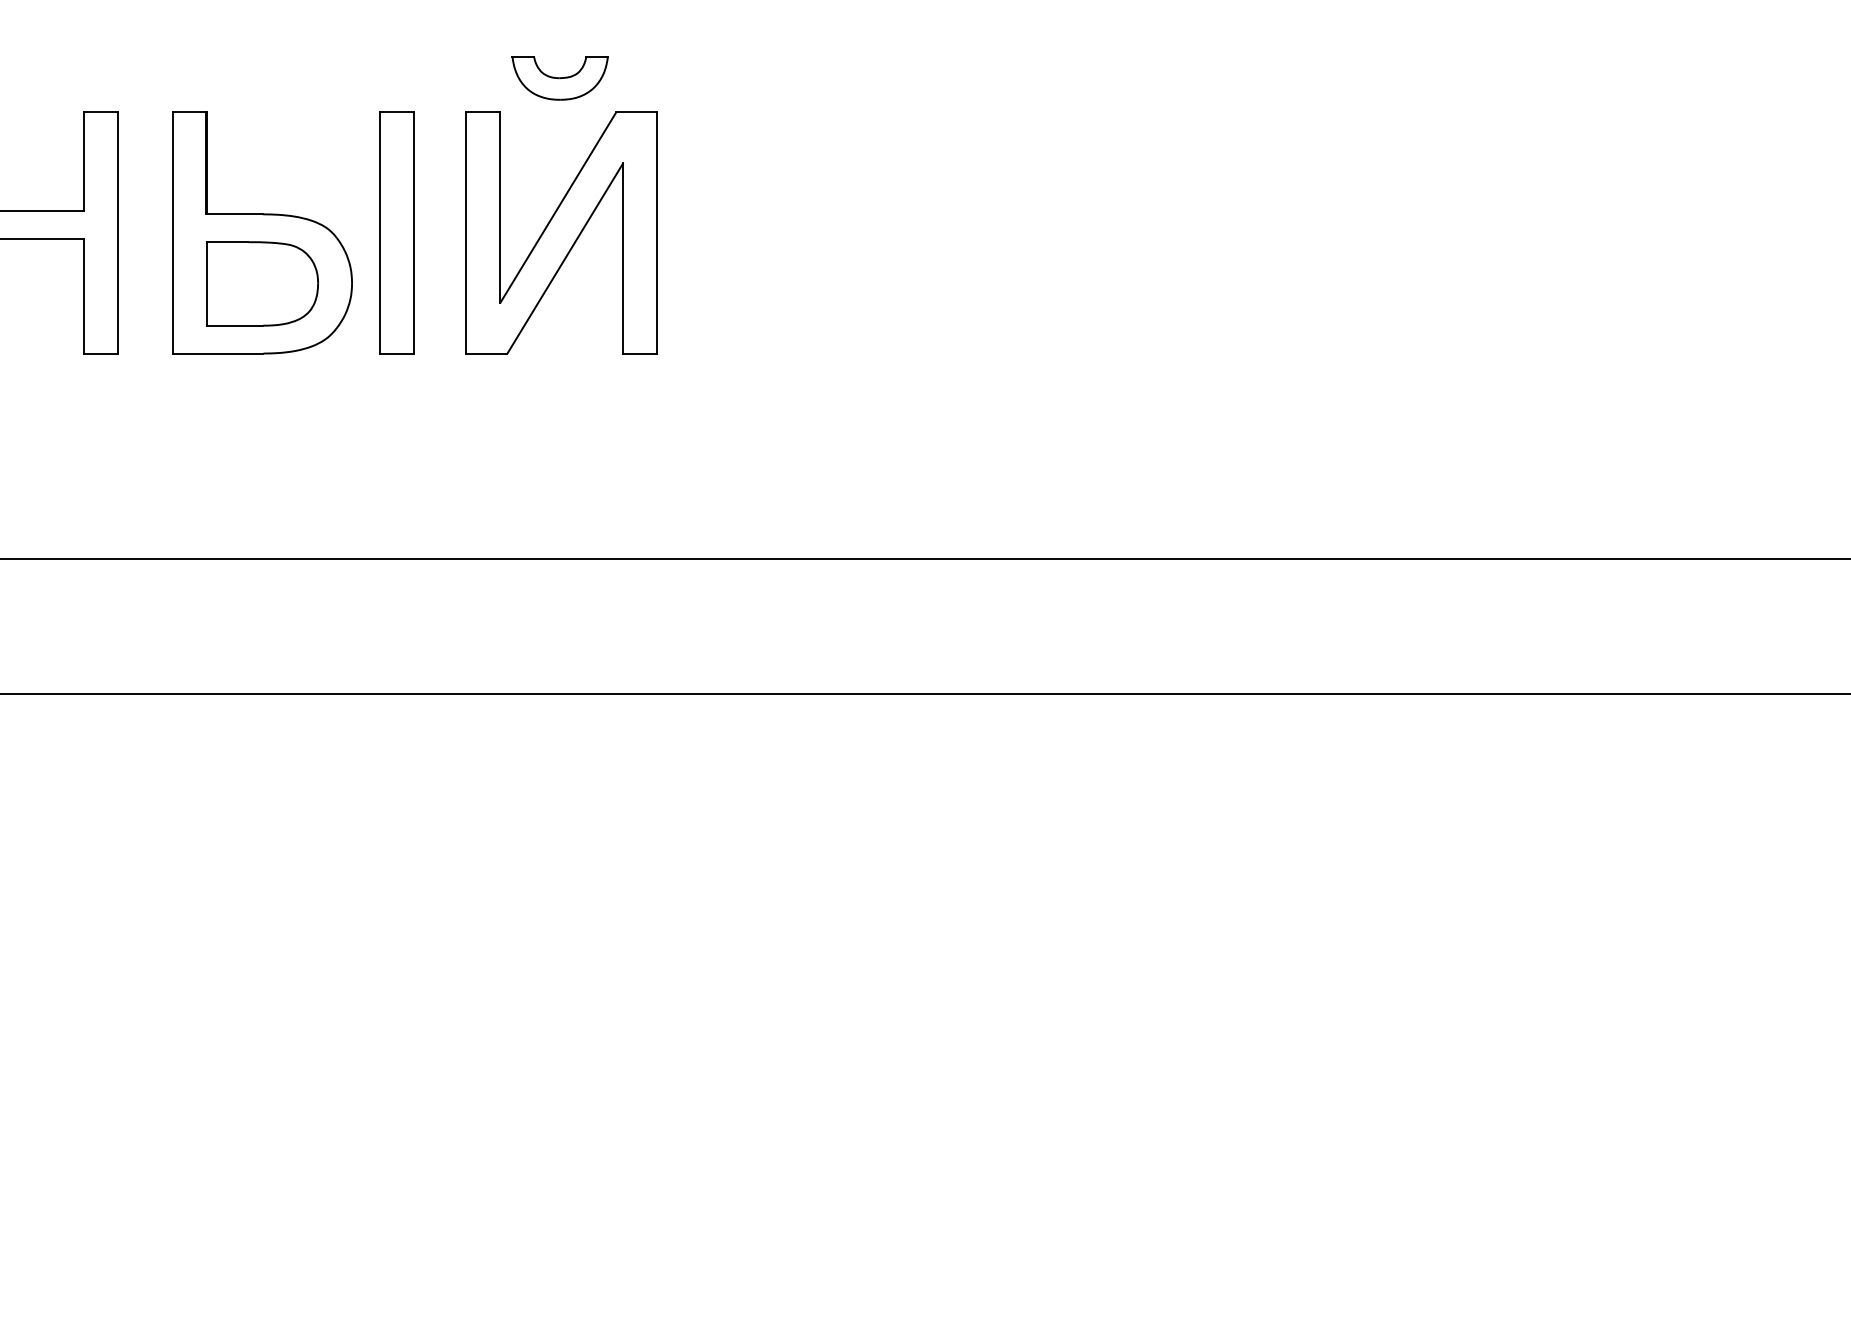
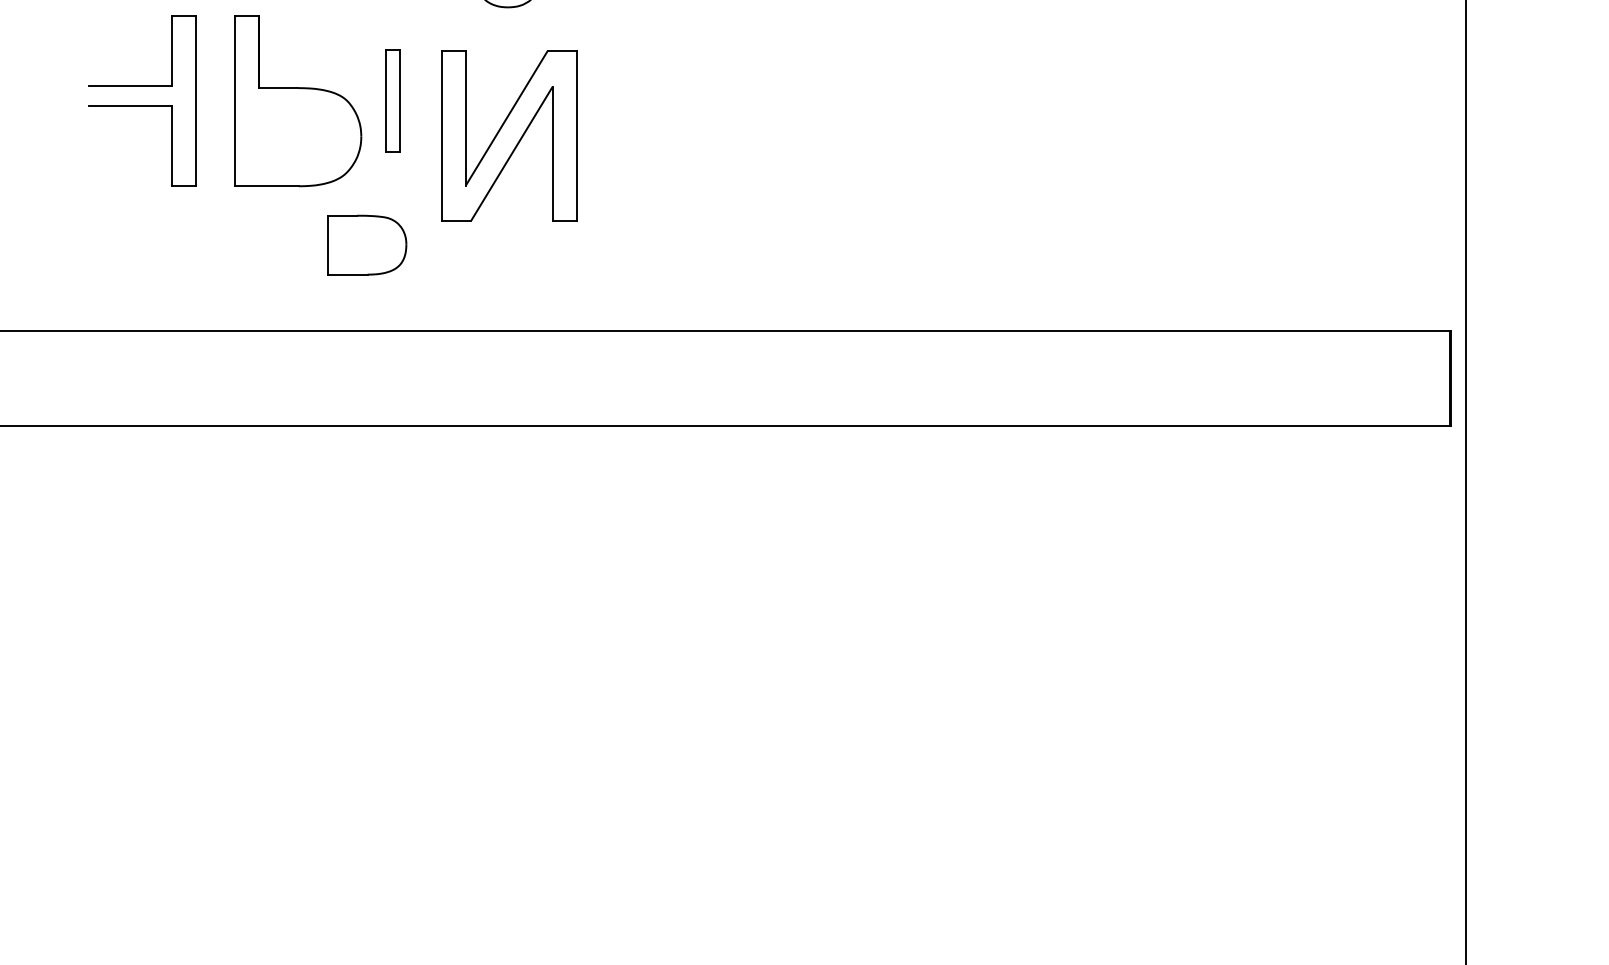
part: (396, 231) -> (392, 100), size x0.6
part: (562, 231) -> (509, 135), moved
part: (262, 282) -> (367, 244), moved

